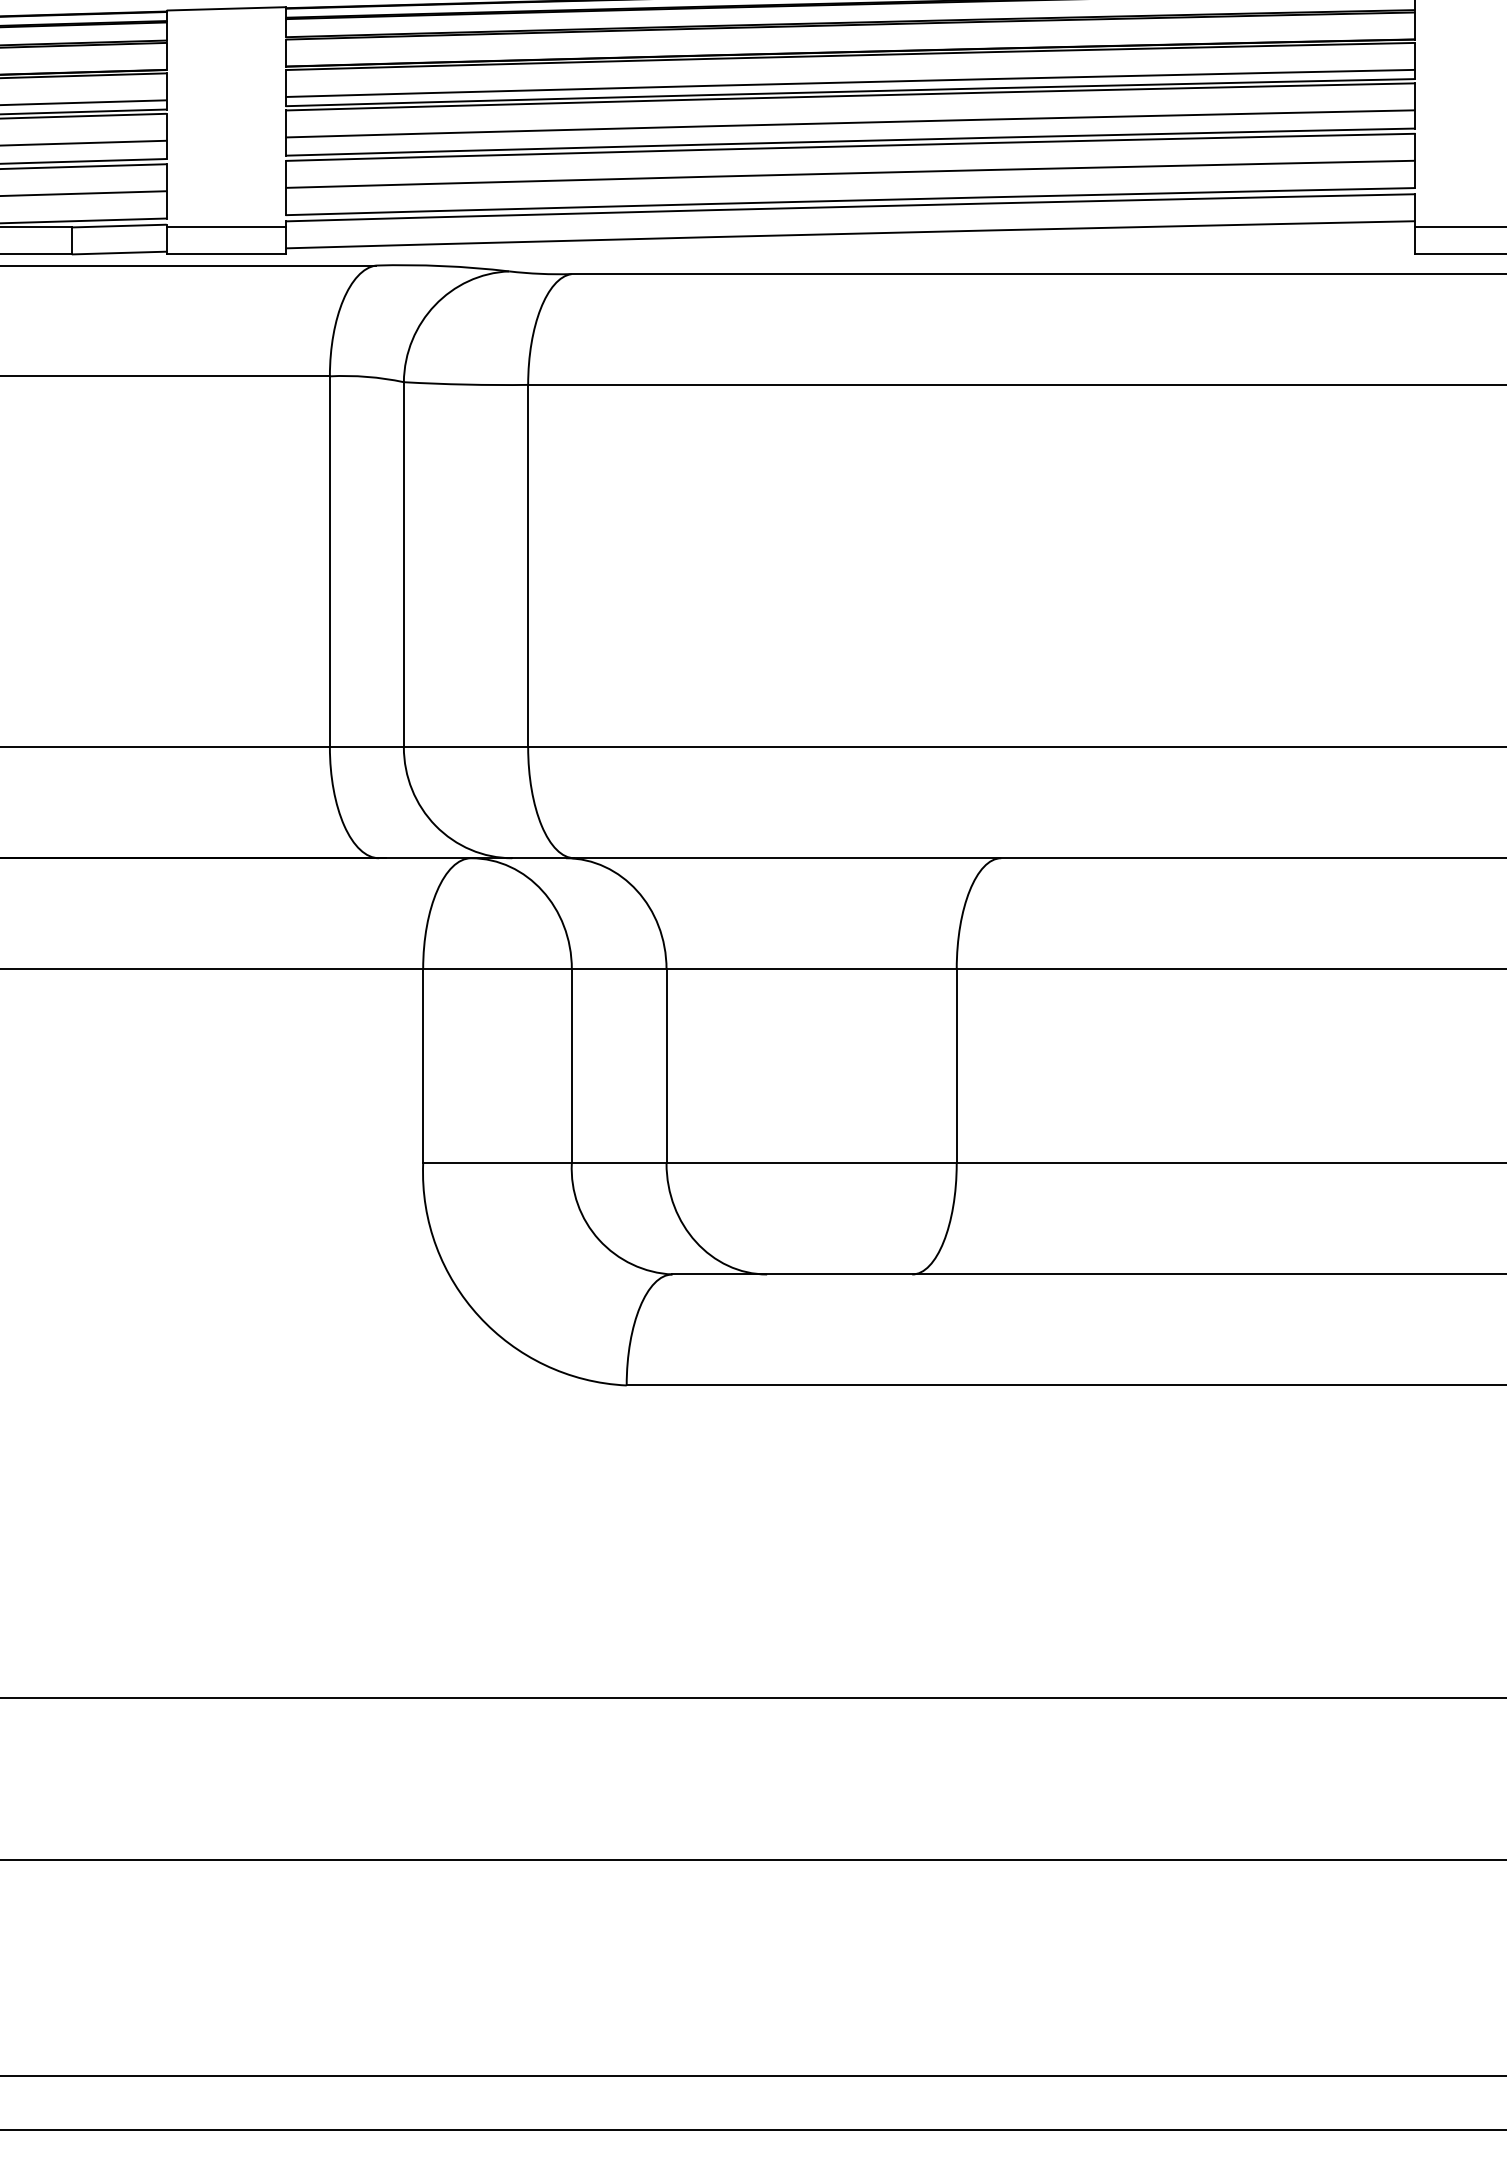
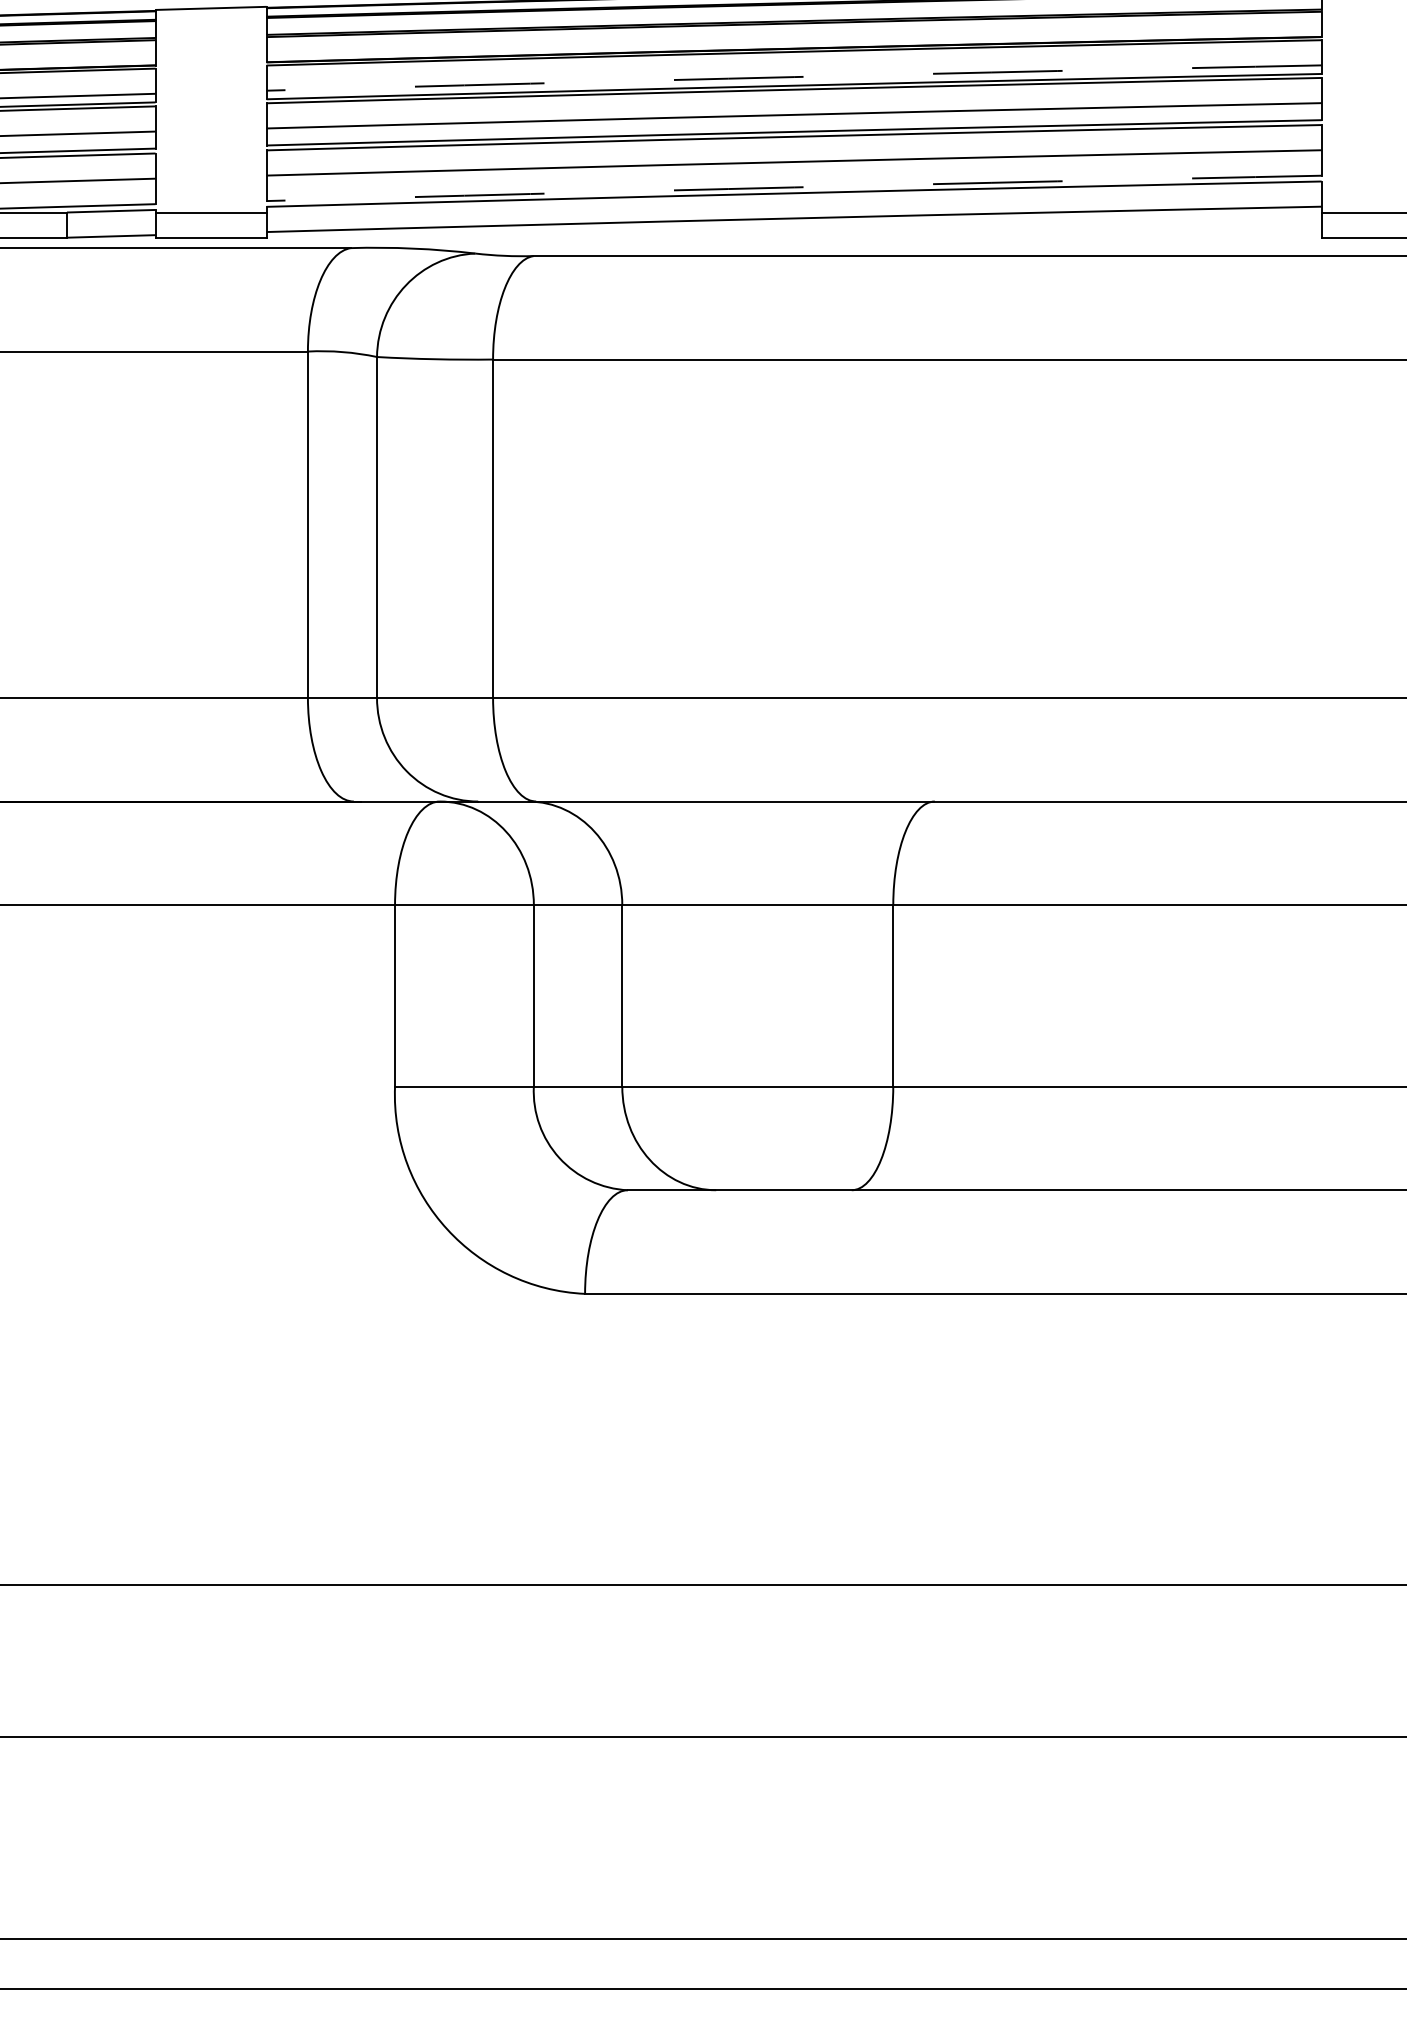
arc: (850, 82) -> (794, 77), solid -> dashed
arc: (850, 200) -> (794, 187), solid -> dashed

